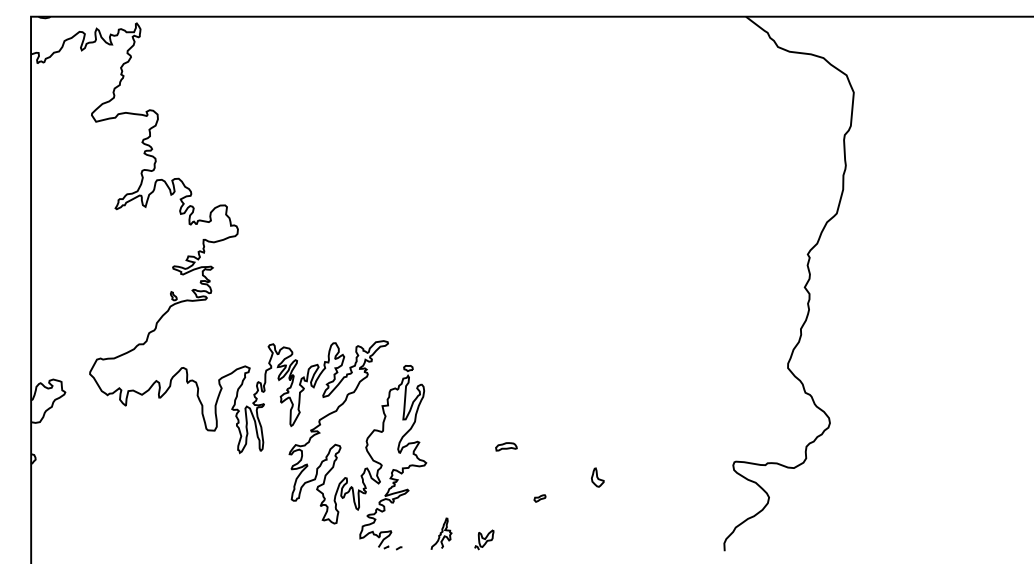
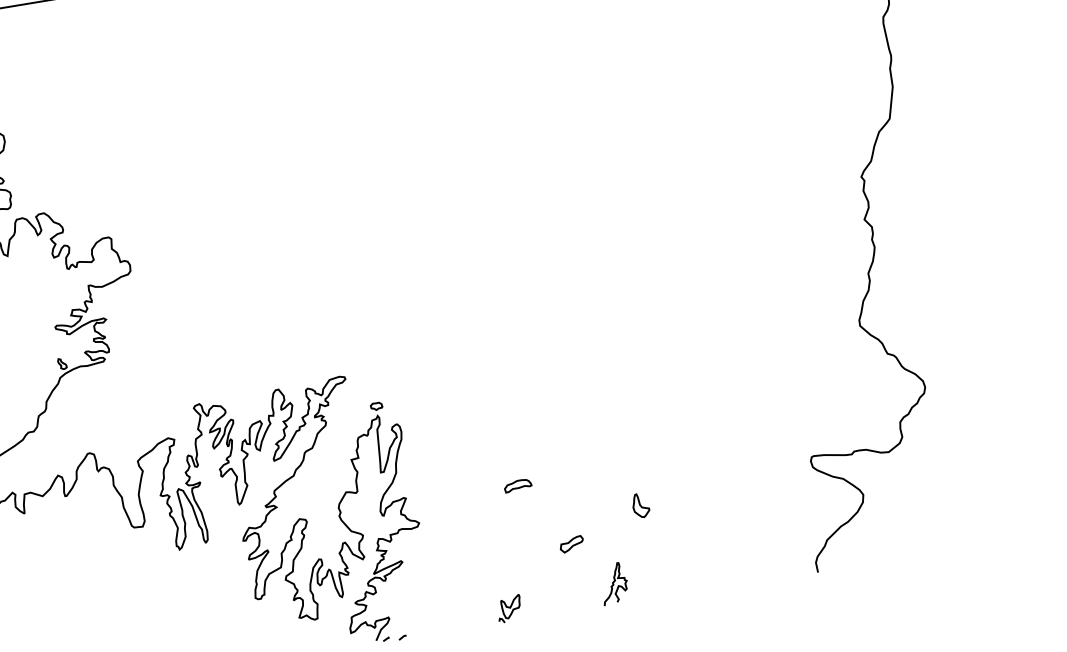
part: (539, 498) -> (570, 544), size x1.6
curve: (441, 533) -> (614, 583), moved

